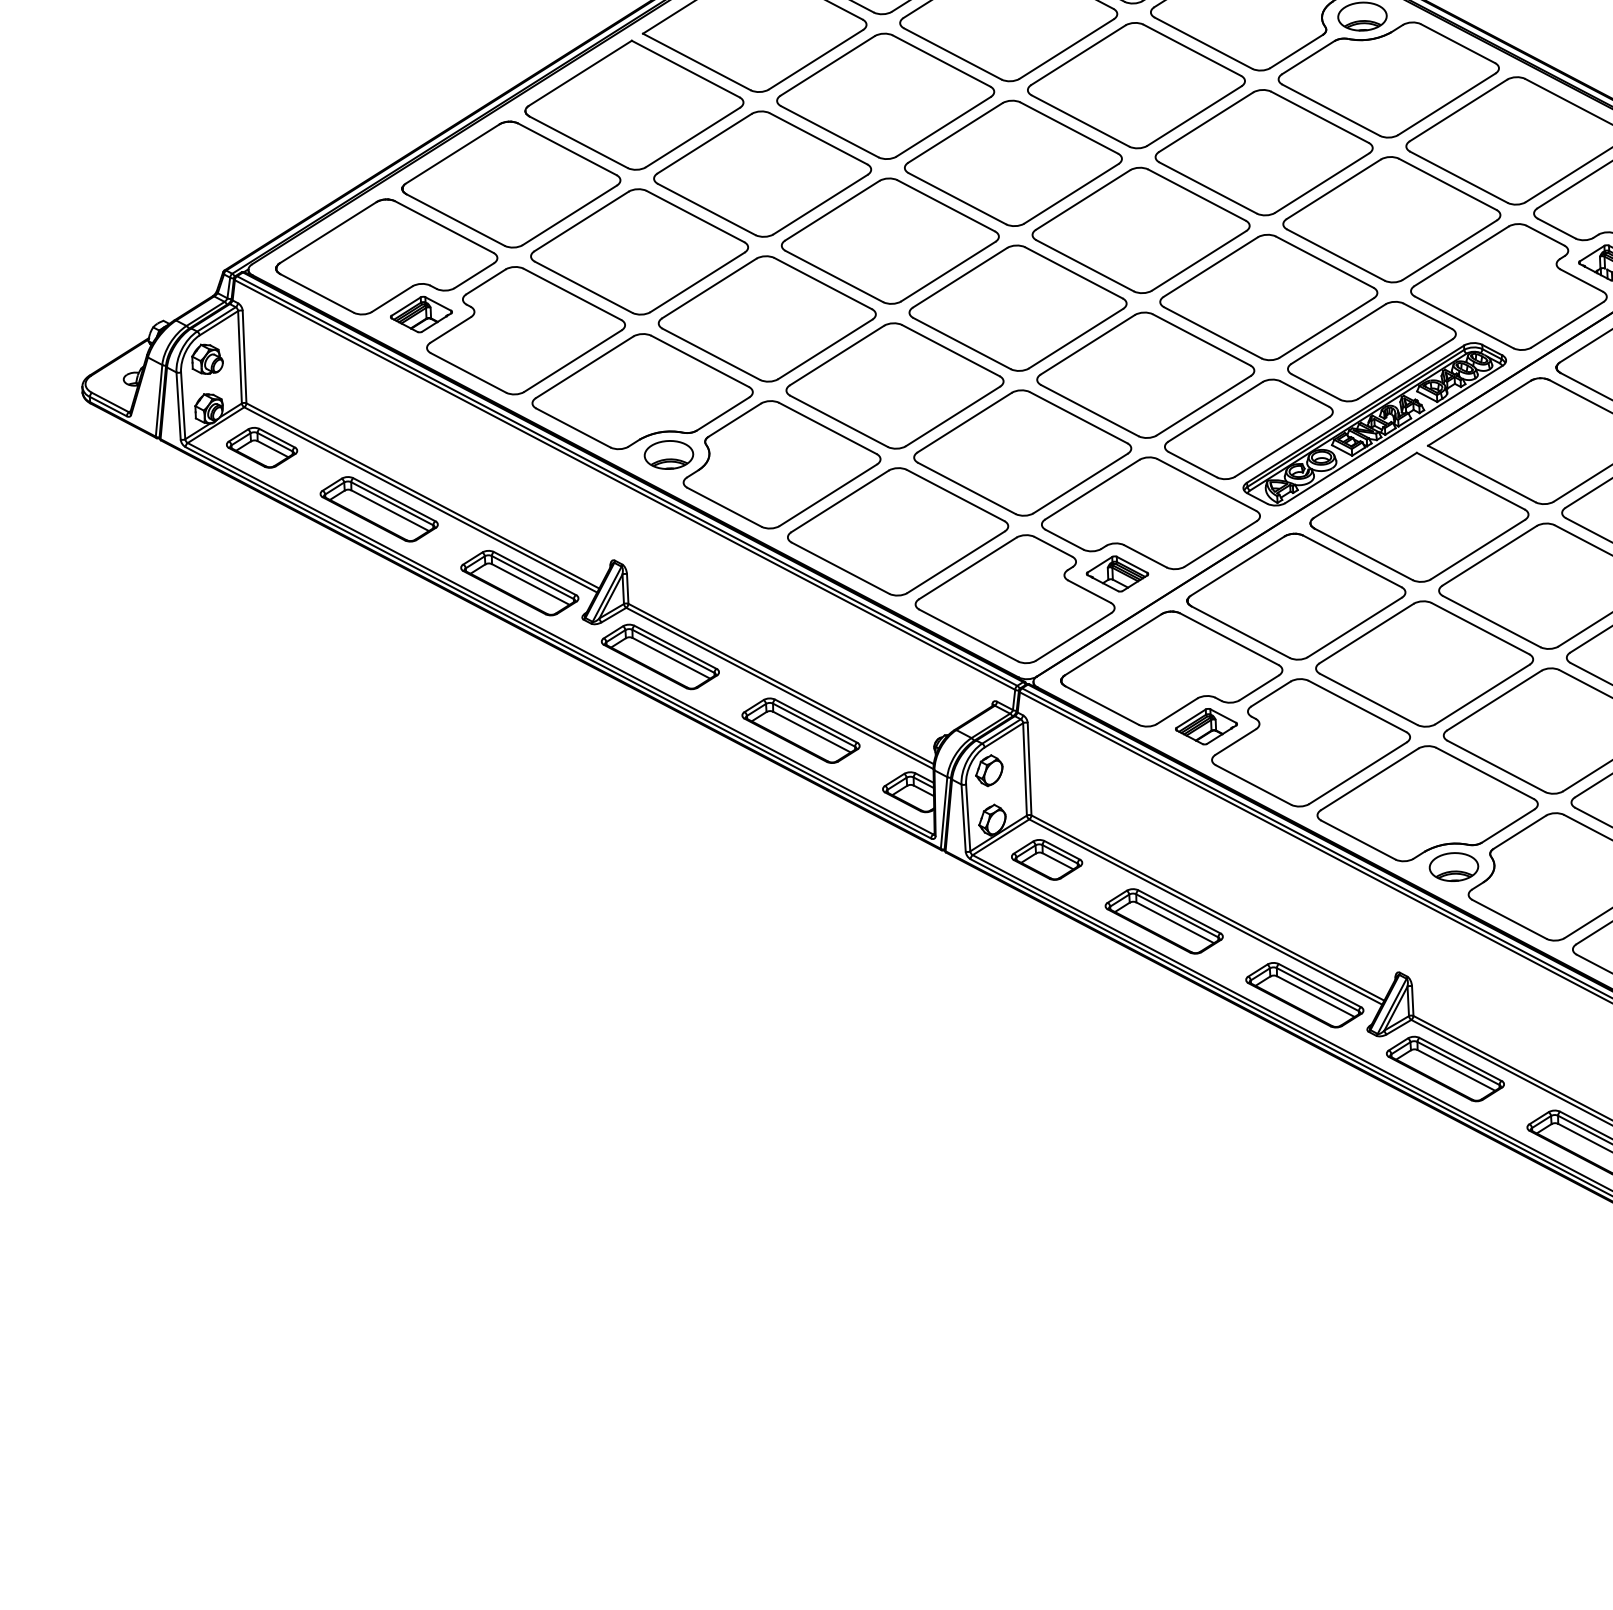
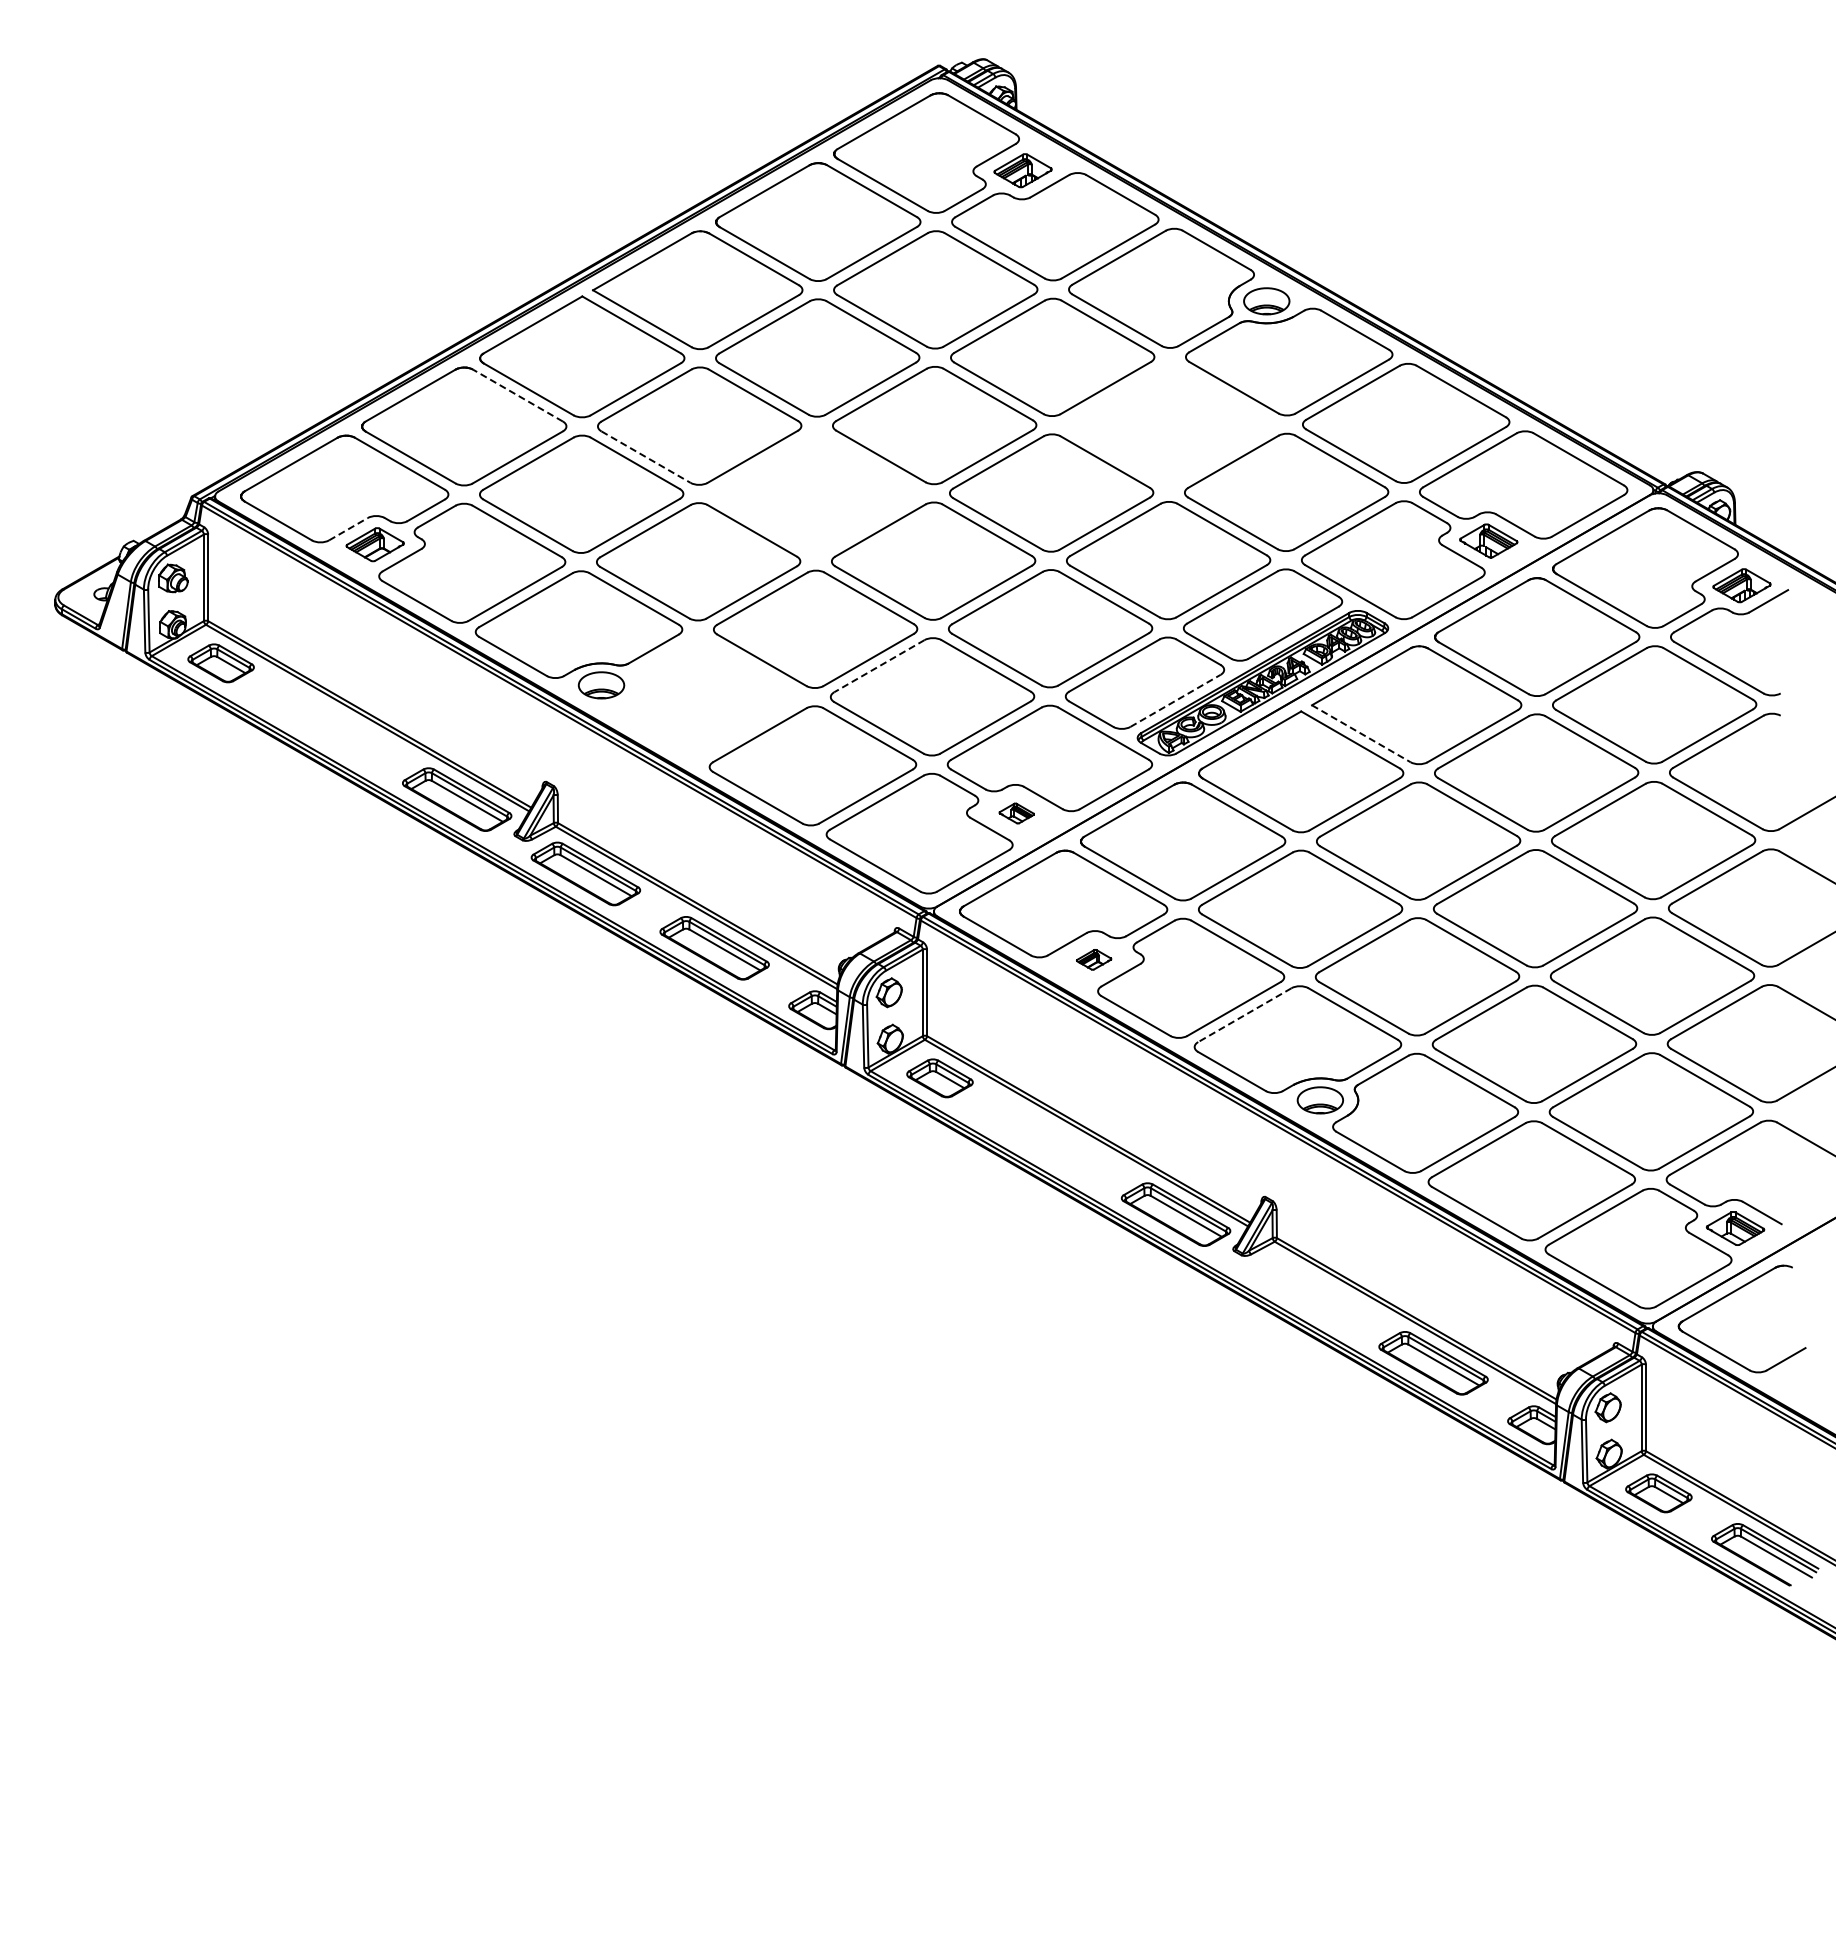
line: (566, 149) -> (517, 395), solid -> dashed
part: (1263, 152) -> (1169, 424), removed
line: (707, 209) -> (646, 457), solid -> dashed
part: (890, 241) -> (816, 493), removed
line: (392, 298) -> (348, 528), solid -> dashed
line: (963, 422) -> (878, 666), solid -> dashed
line: (1282, 446) -> (1175, 700), solid -> dashed
part: (781, 463) -> (706, 697), removed
line: (1482, 473) -> (1361, 733), solid -> dashed
part: (379, 509) -> (328, 725), removed
part: (1117, 573) -> (1016, 813), size x0.6
part: (1205, 726) -> (1093, 959), size x0.6
line: (1369, 779) -> (1244, 1015), solid -> dashed
part: (1164, 921) -> (1047, 1140), removed
part: (1445, 1068) -> (1304, 1288), removed

